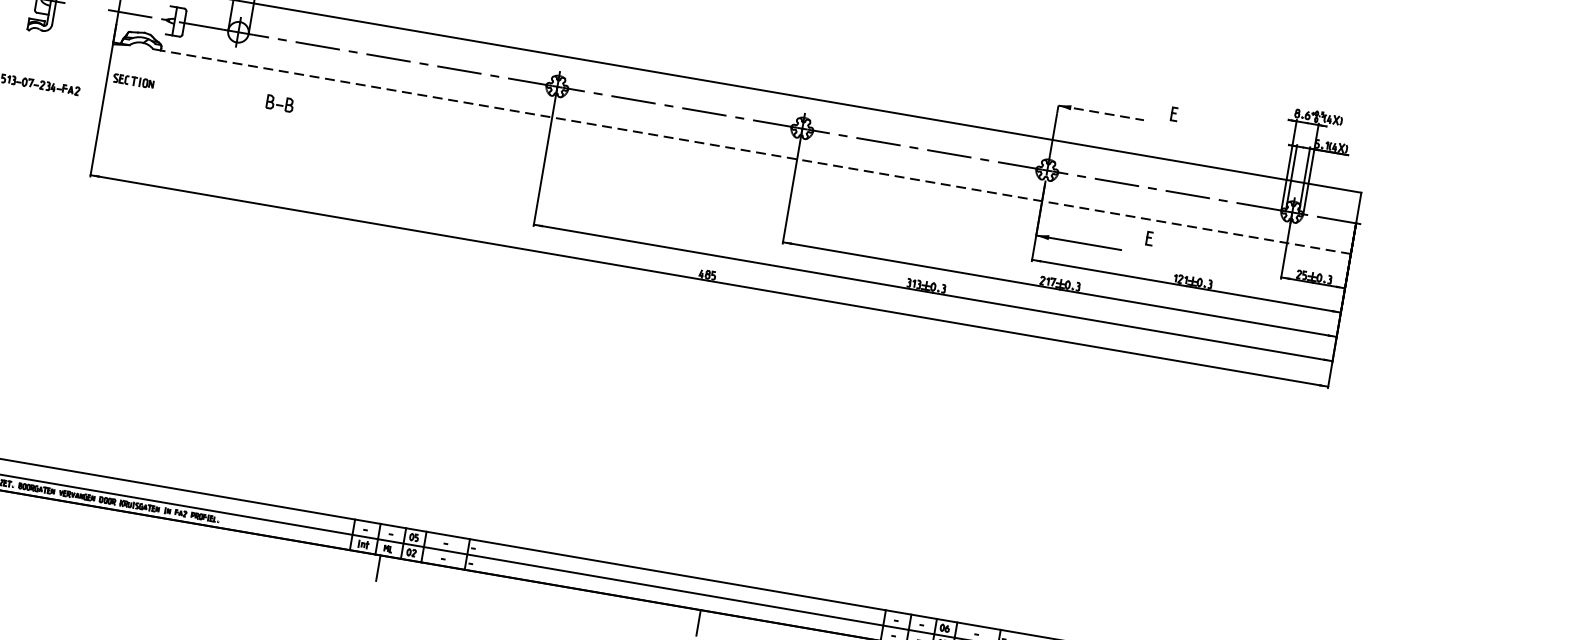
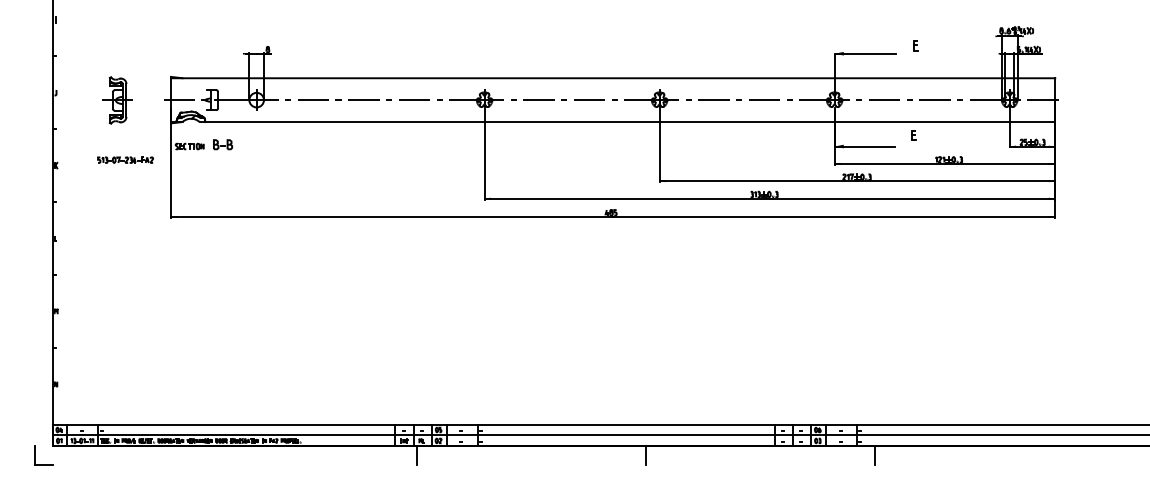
part: (280, 103) -> (223, 144), moved
line: (1101, 112) -> (865, 53), dashed -> solid
line: (754, 152) -> (629, 122), dashed -> solid

